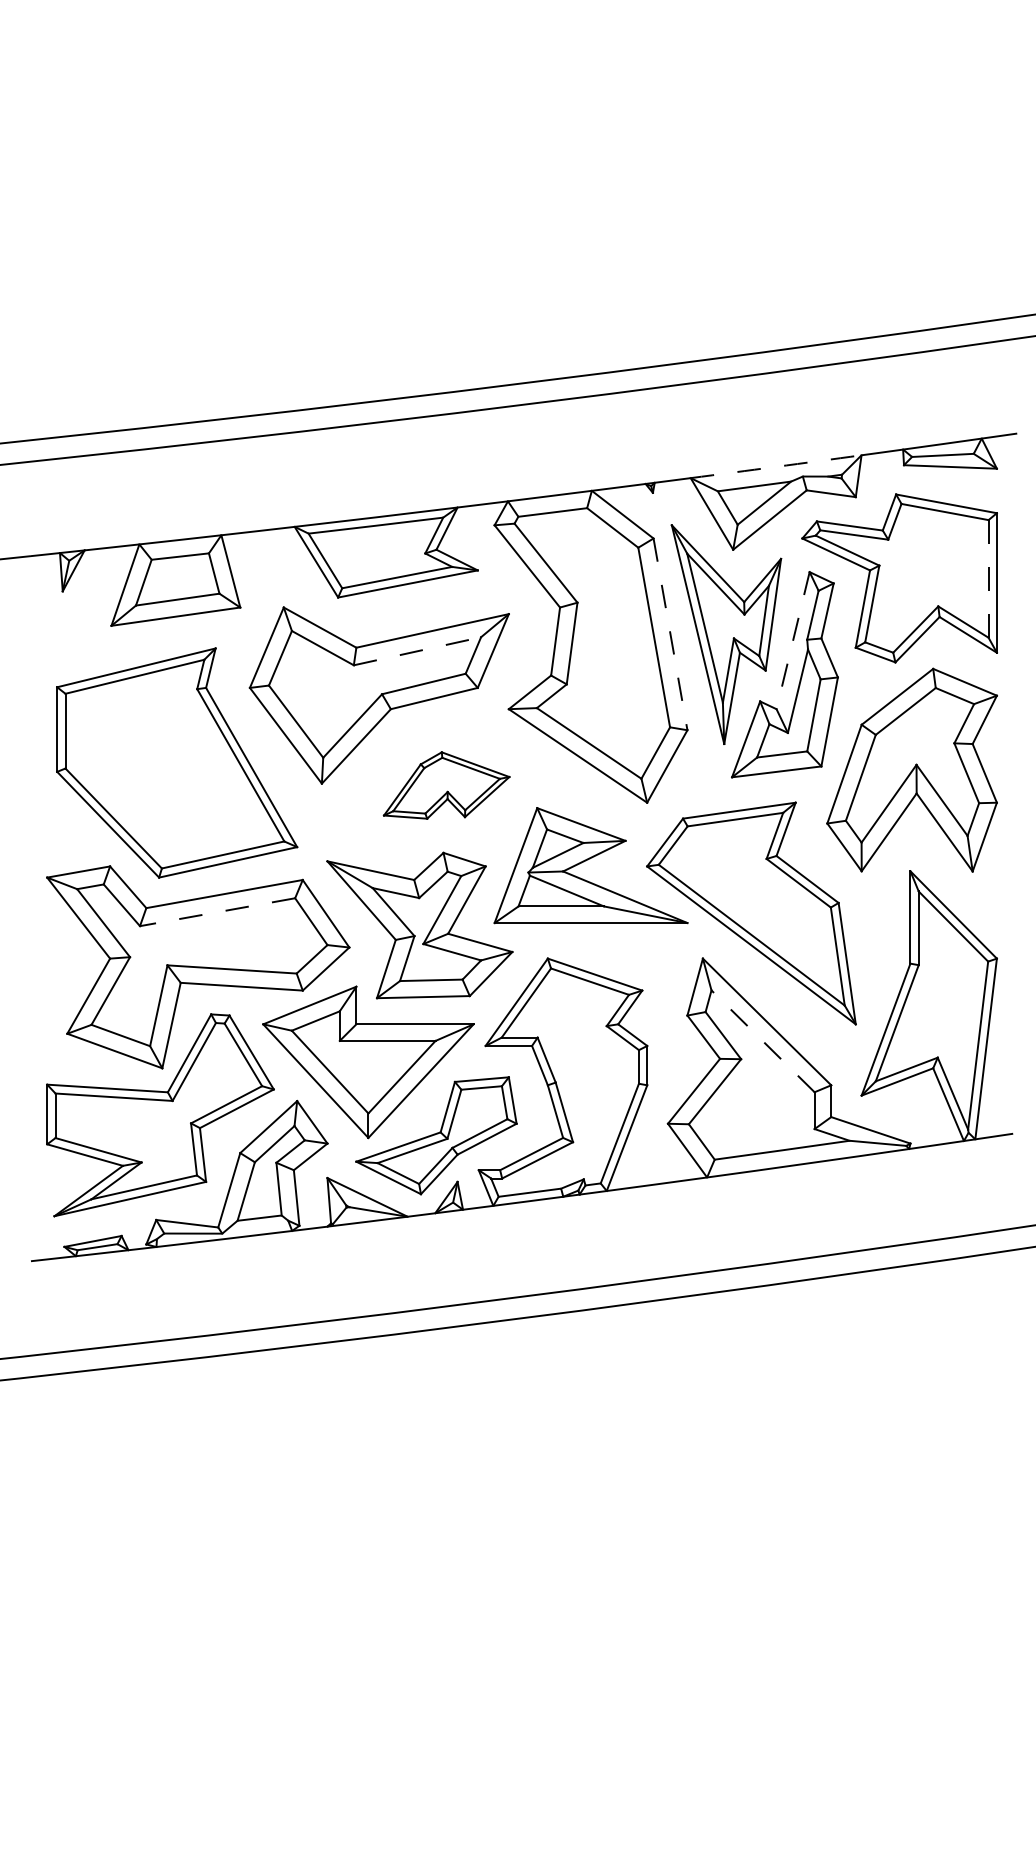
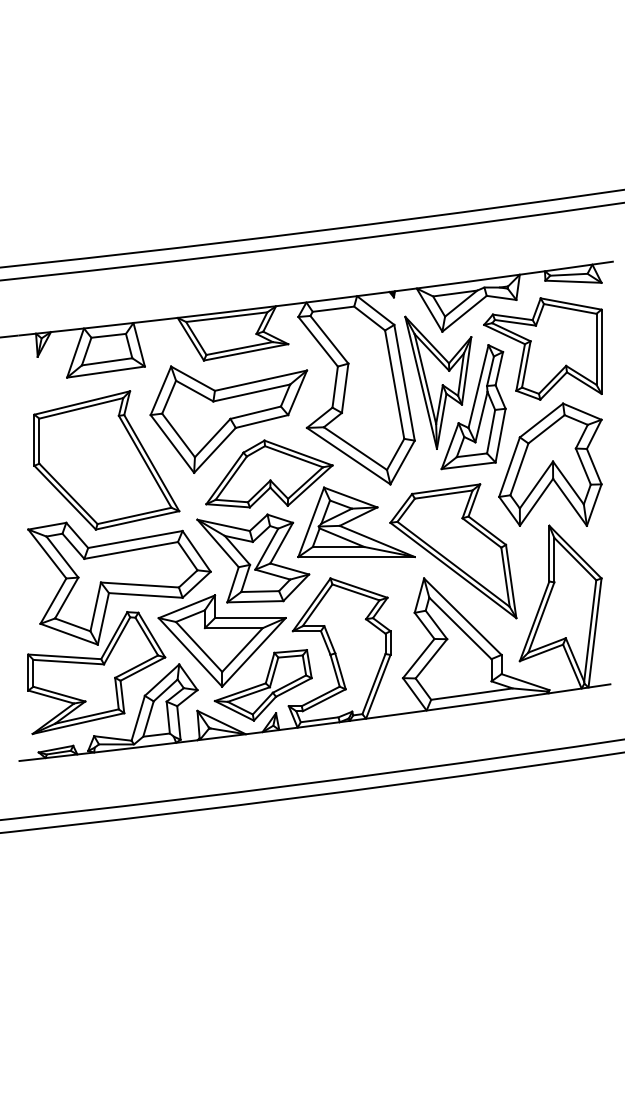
arc: (776, 466) -> (468, 281), dashed -> solid
line: (988, 579) -> (596, 349), dashed -> solid
line: (670, 633) -> (404, 382), dashed -> solid
line: (793, 640) -> (478, 386), dashed -> solid
line: (418, 650) -> (252, 392), dashed -> solid
part: (446, 784) -> (269, 473), size x1.67
line: (218, 912) -> (131, 550), dashed -> solid
line: (763, 1041) -> (460, 628), dashed -> solid

